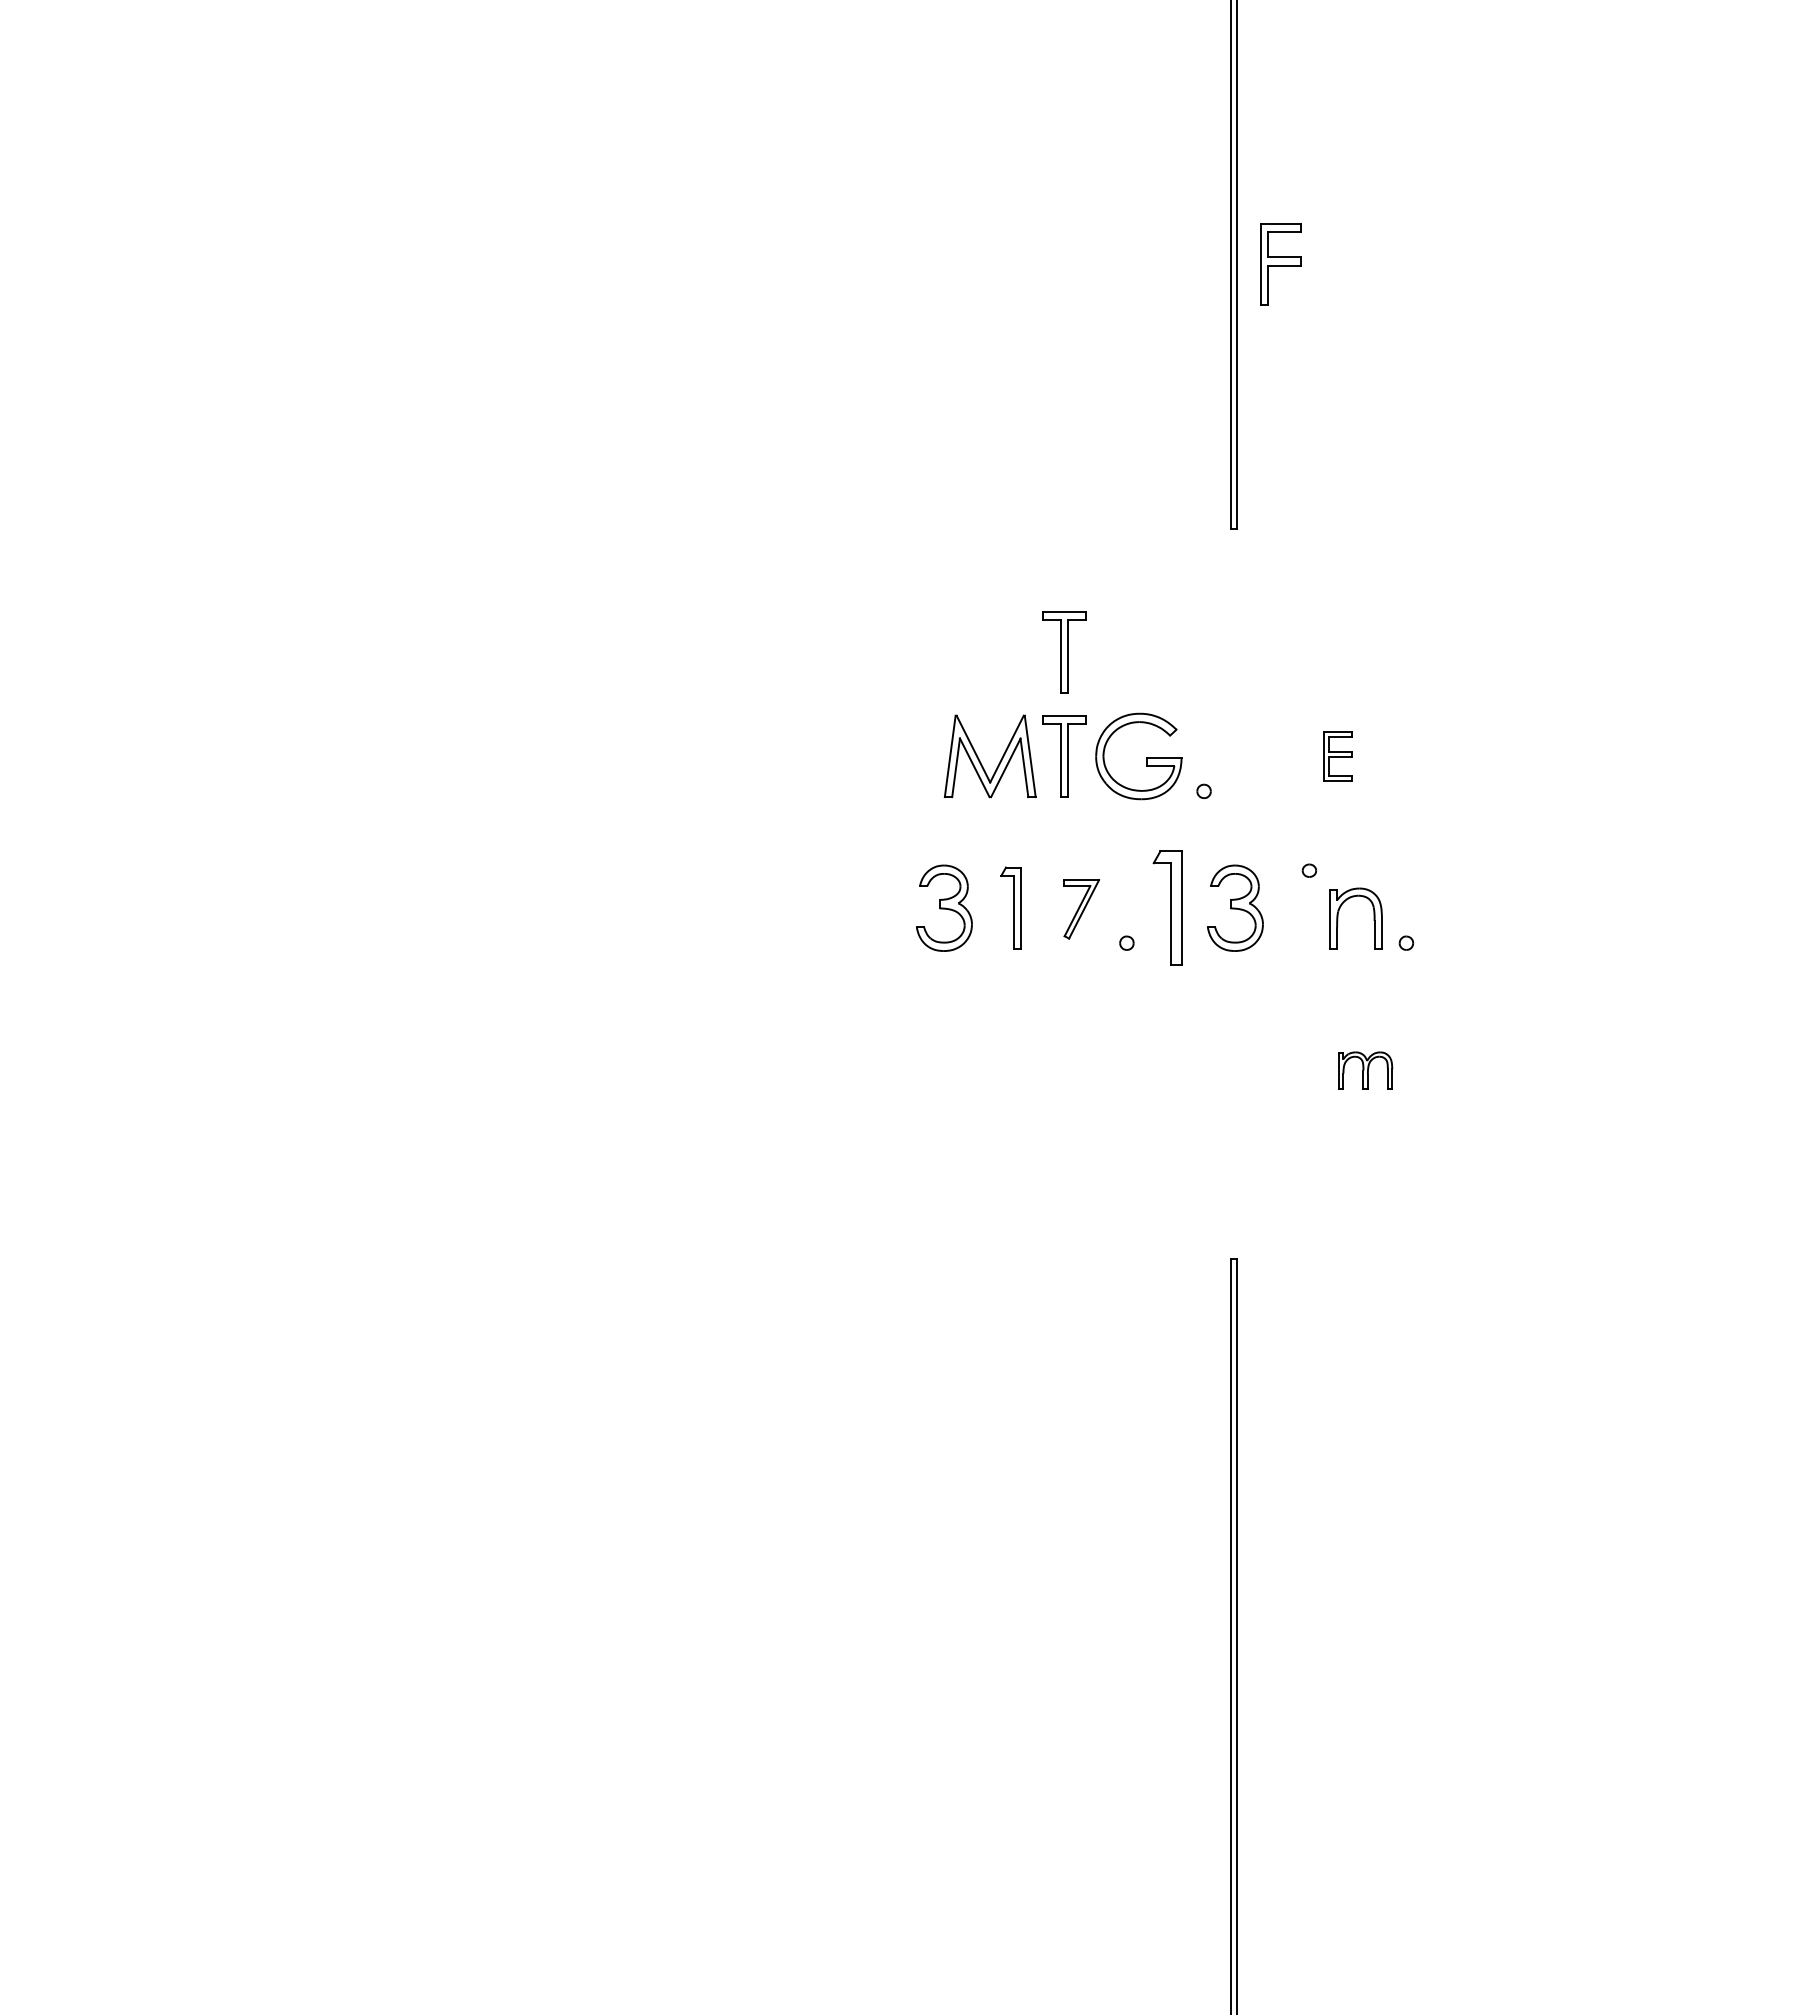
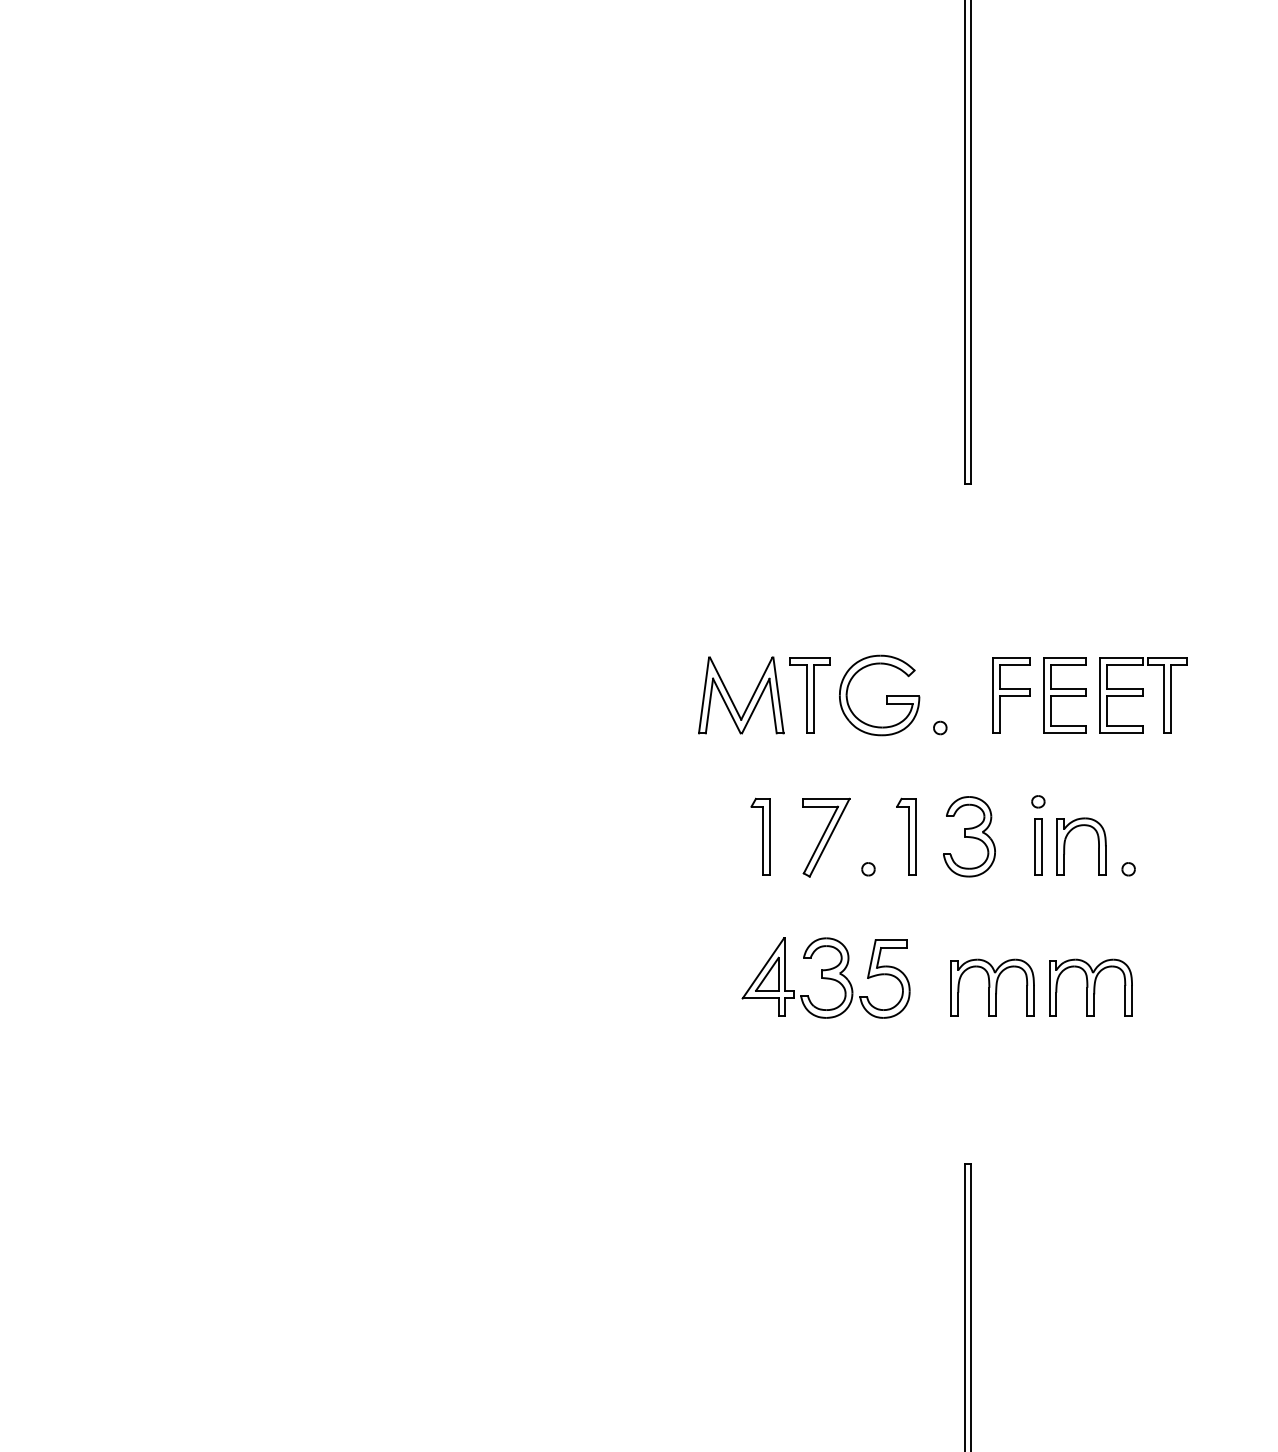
part: (1280, 264) -> (1011, 695), moved
part: (1064, 652) -> (810, 598), removed
part: (1337, 756) -> (1064, 695), size x1.67
part: (1422, 756) -> (1143, 695), added
part: (944, 907) -> (698, 836), removed
part: (1167, 907) -> (906, 836), size x0.71
part: (1081, 909) -> (826, 837), size x1.43
part: (1309, 919) -> (1038, 847), added
part: (1081, 1059) -> (826, 977), added
part: (1260, 1070) -> (992, 987), added
part: (1365, 1070) -> (1090, 987), size x1.67

